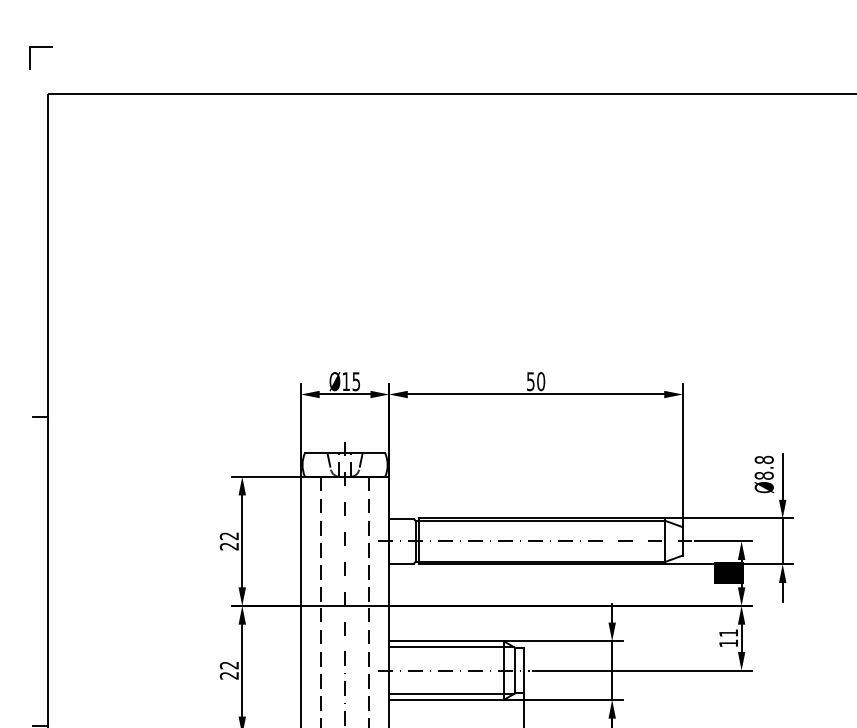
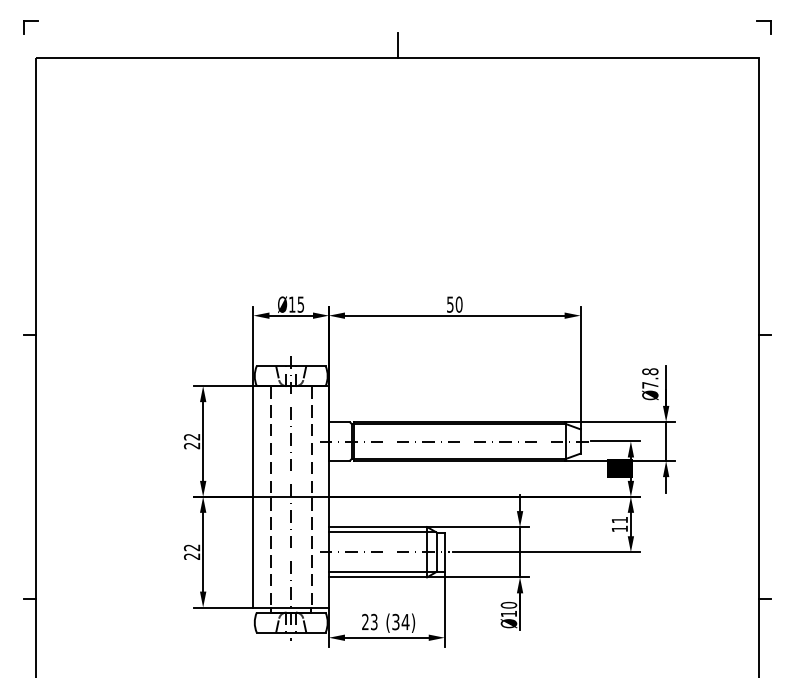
part: (40, 58) -> (30, 27), size x0.71
line: (469, 79) -> (397, 45), added
text: (764, 474) -> (650, 384), Ø8.8 -> Ø7.8

